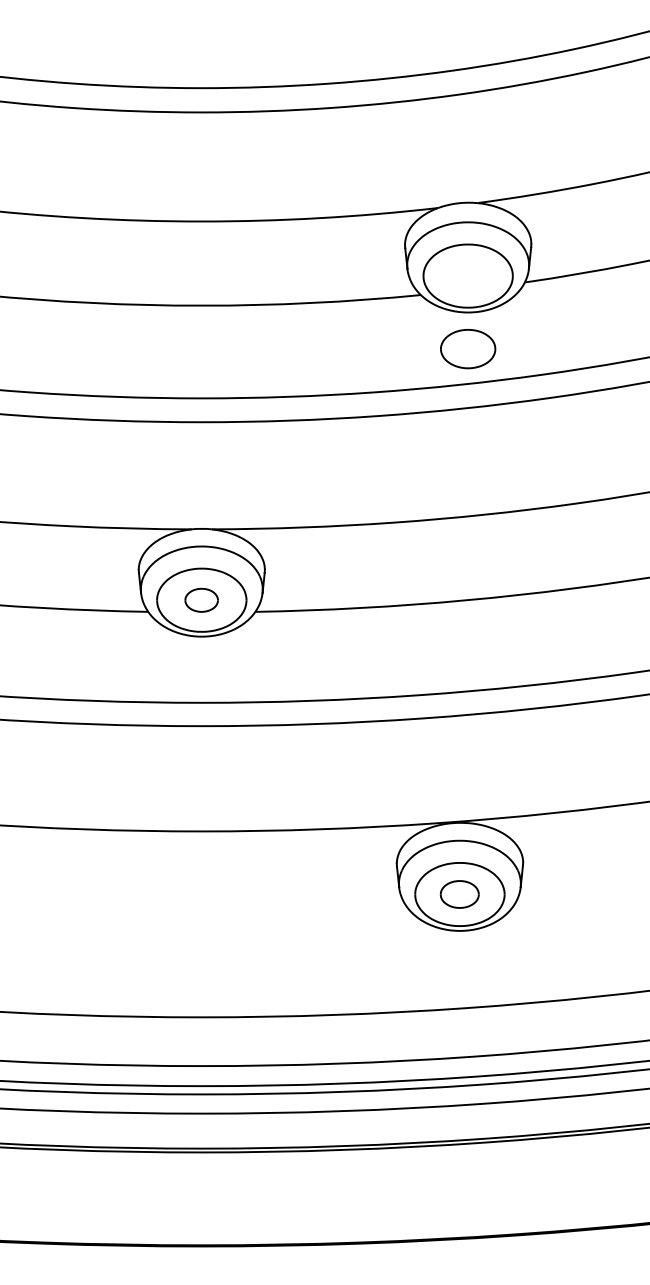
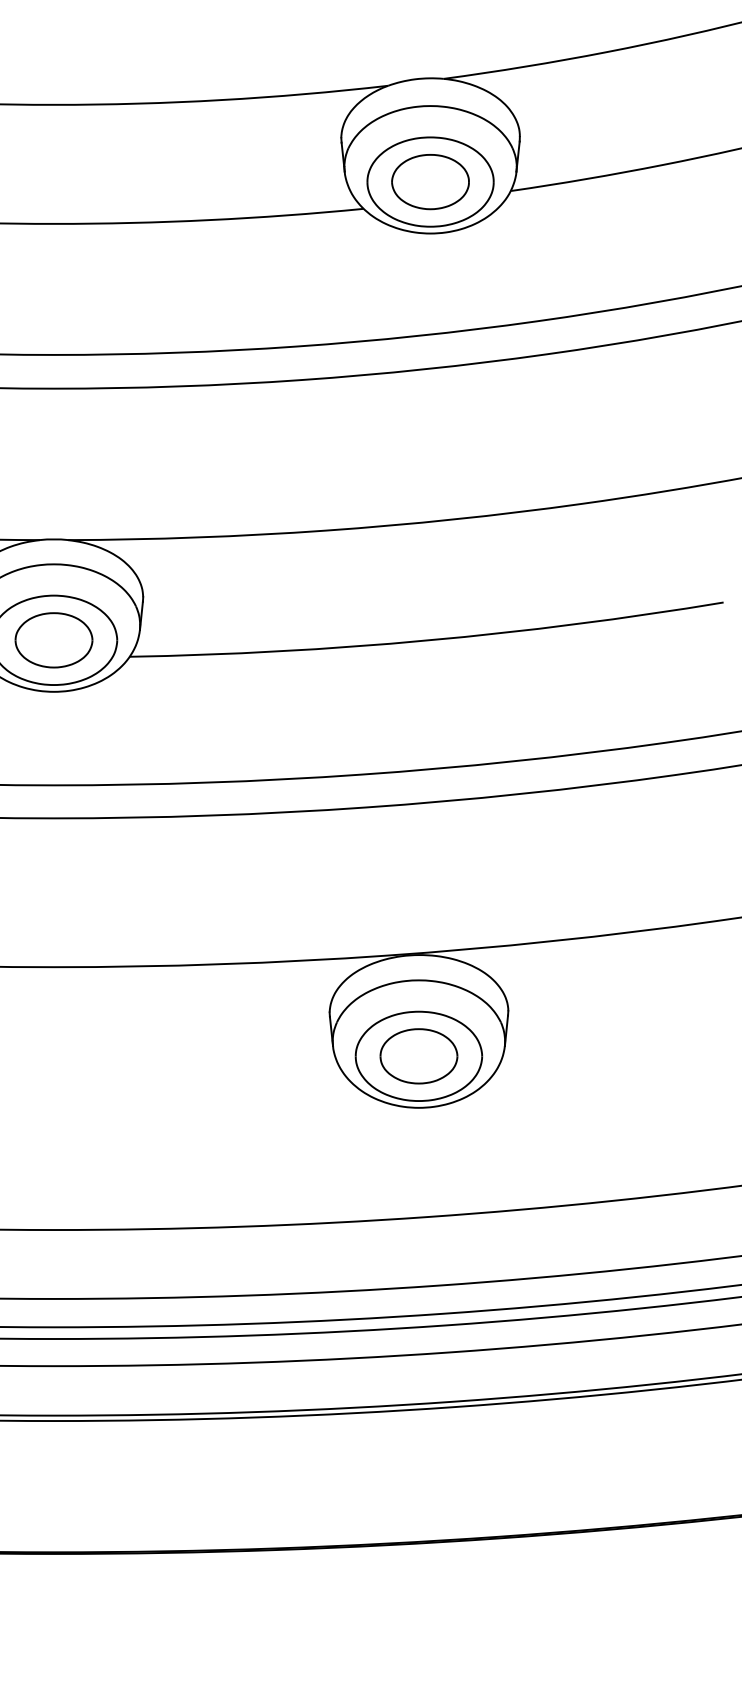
part: (468, 349) -> (431, 182), moved
part: (201, 600) -> (53, 640), size x1.67
part: (459, 894) -> (418, 1056), size x1.43

